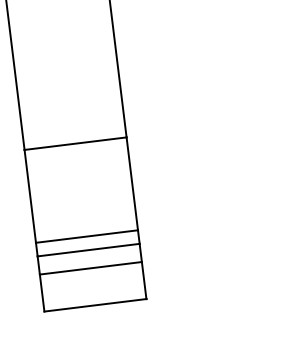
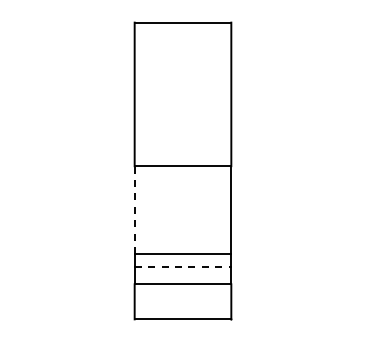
line: (30, 195) -> (134, 209), solid -> dashed
line: (89, 250) -> (183, 267), solid -> dashed

